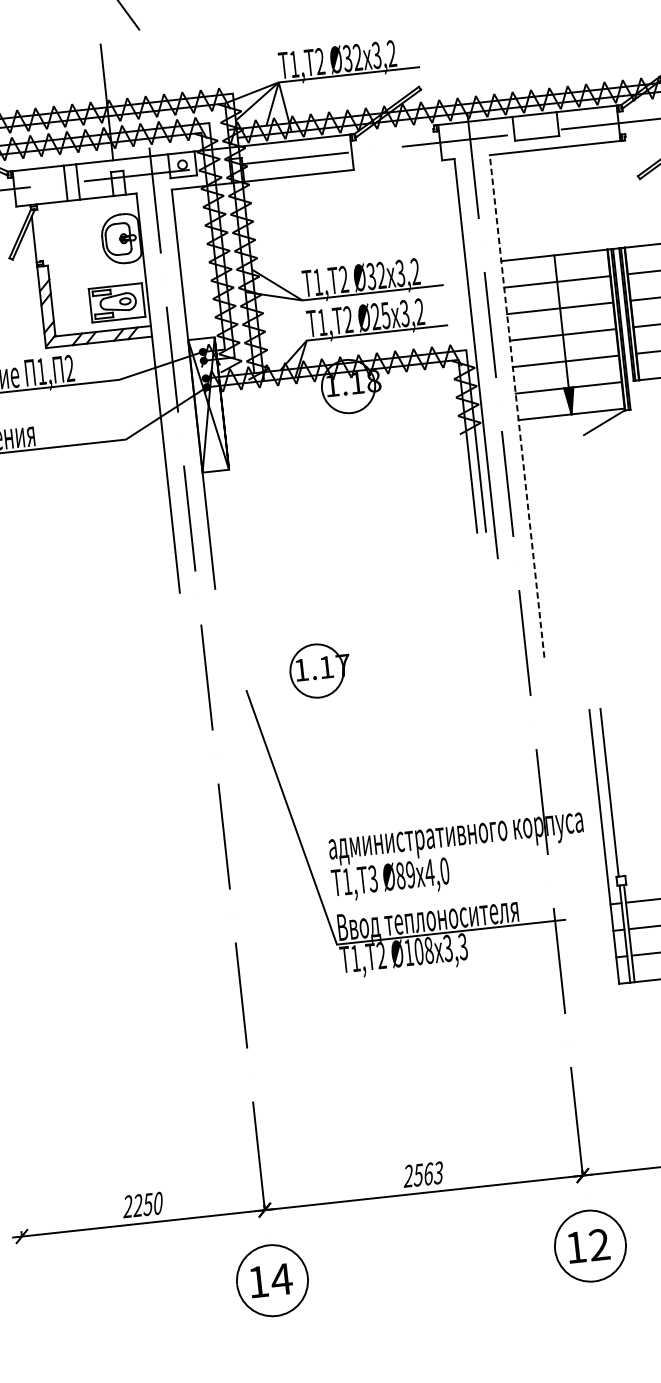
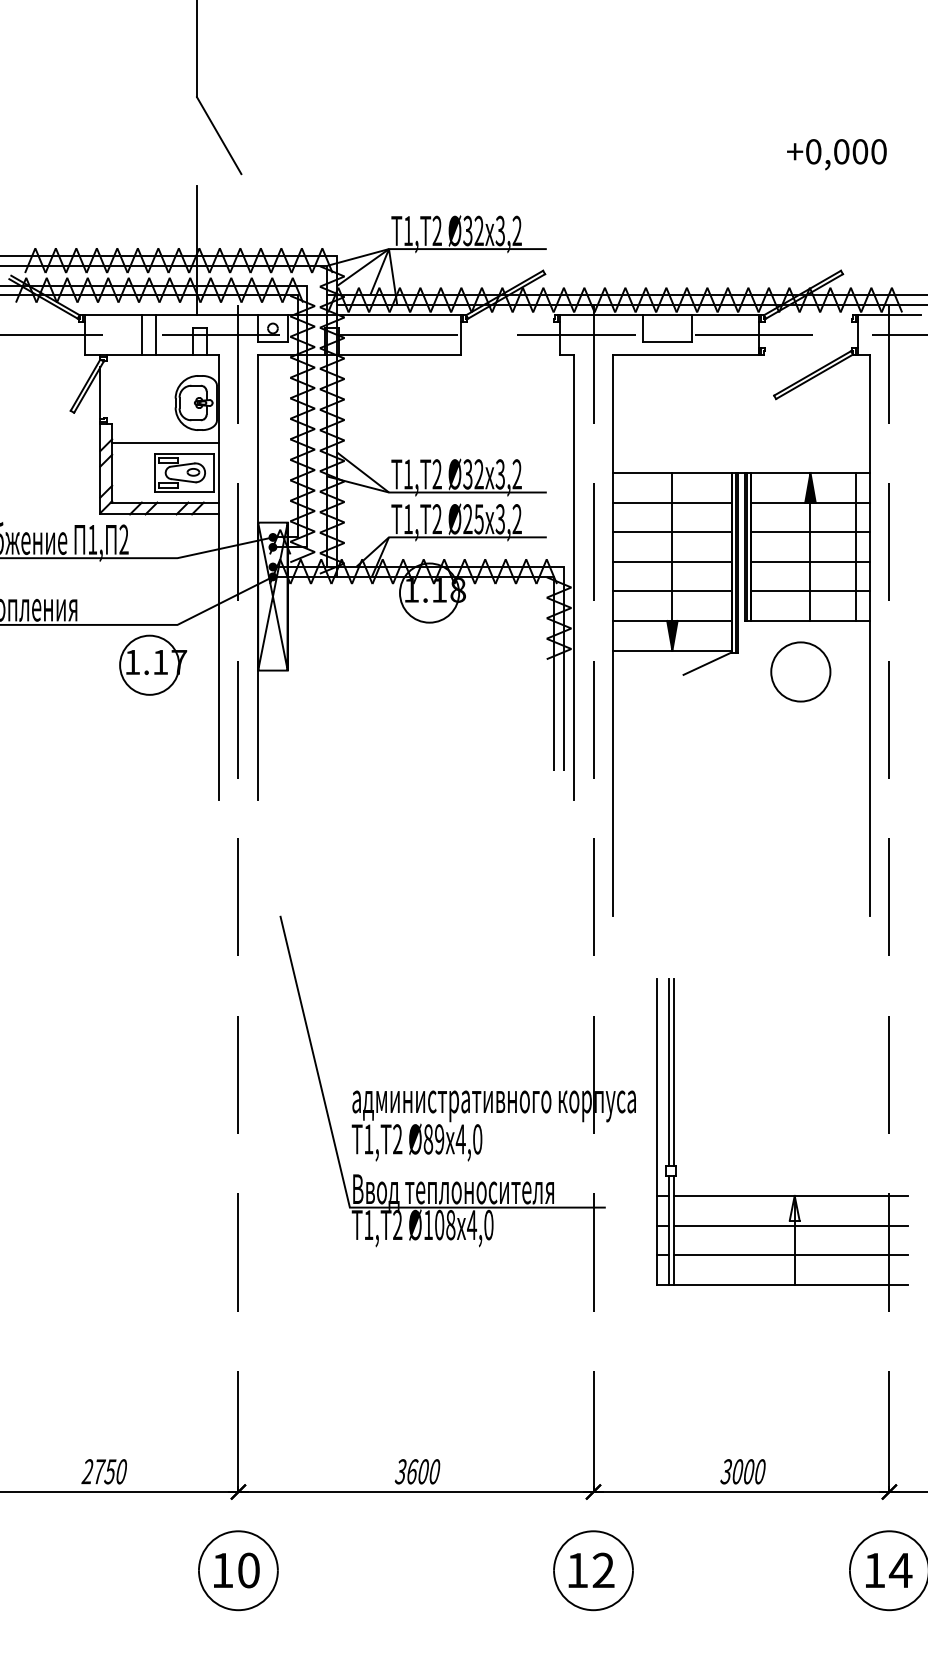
line: (97, 278) -> (165, 443), added
line: (517, 406) -> (613, 635), dashed -> solid
part: (320, 669) -> (153, 664), moved
line: (613, 792) -> (673, 1072), added
text: (372, 879) -> (397, 1139), 3 -> 2
text: (455, 947) -> (480, 1224), 3,3 -> 4,0
text: (423, 1174) -> (417, 1471), 2563 -> 3600
text: (137, 1205) -> (98, 1471), 2250 -> 2750
text: (281, 1279) -> (248, 1570), 14 -> 10

